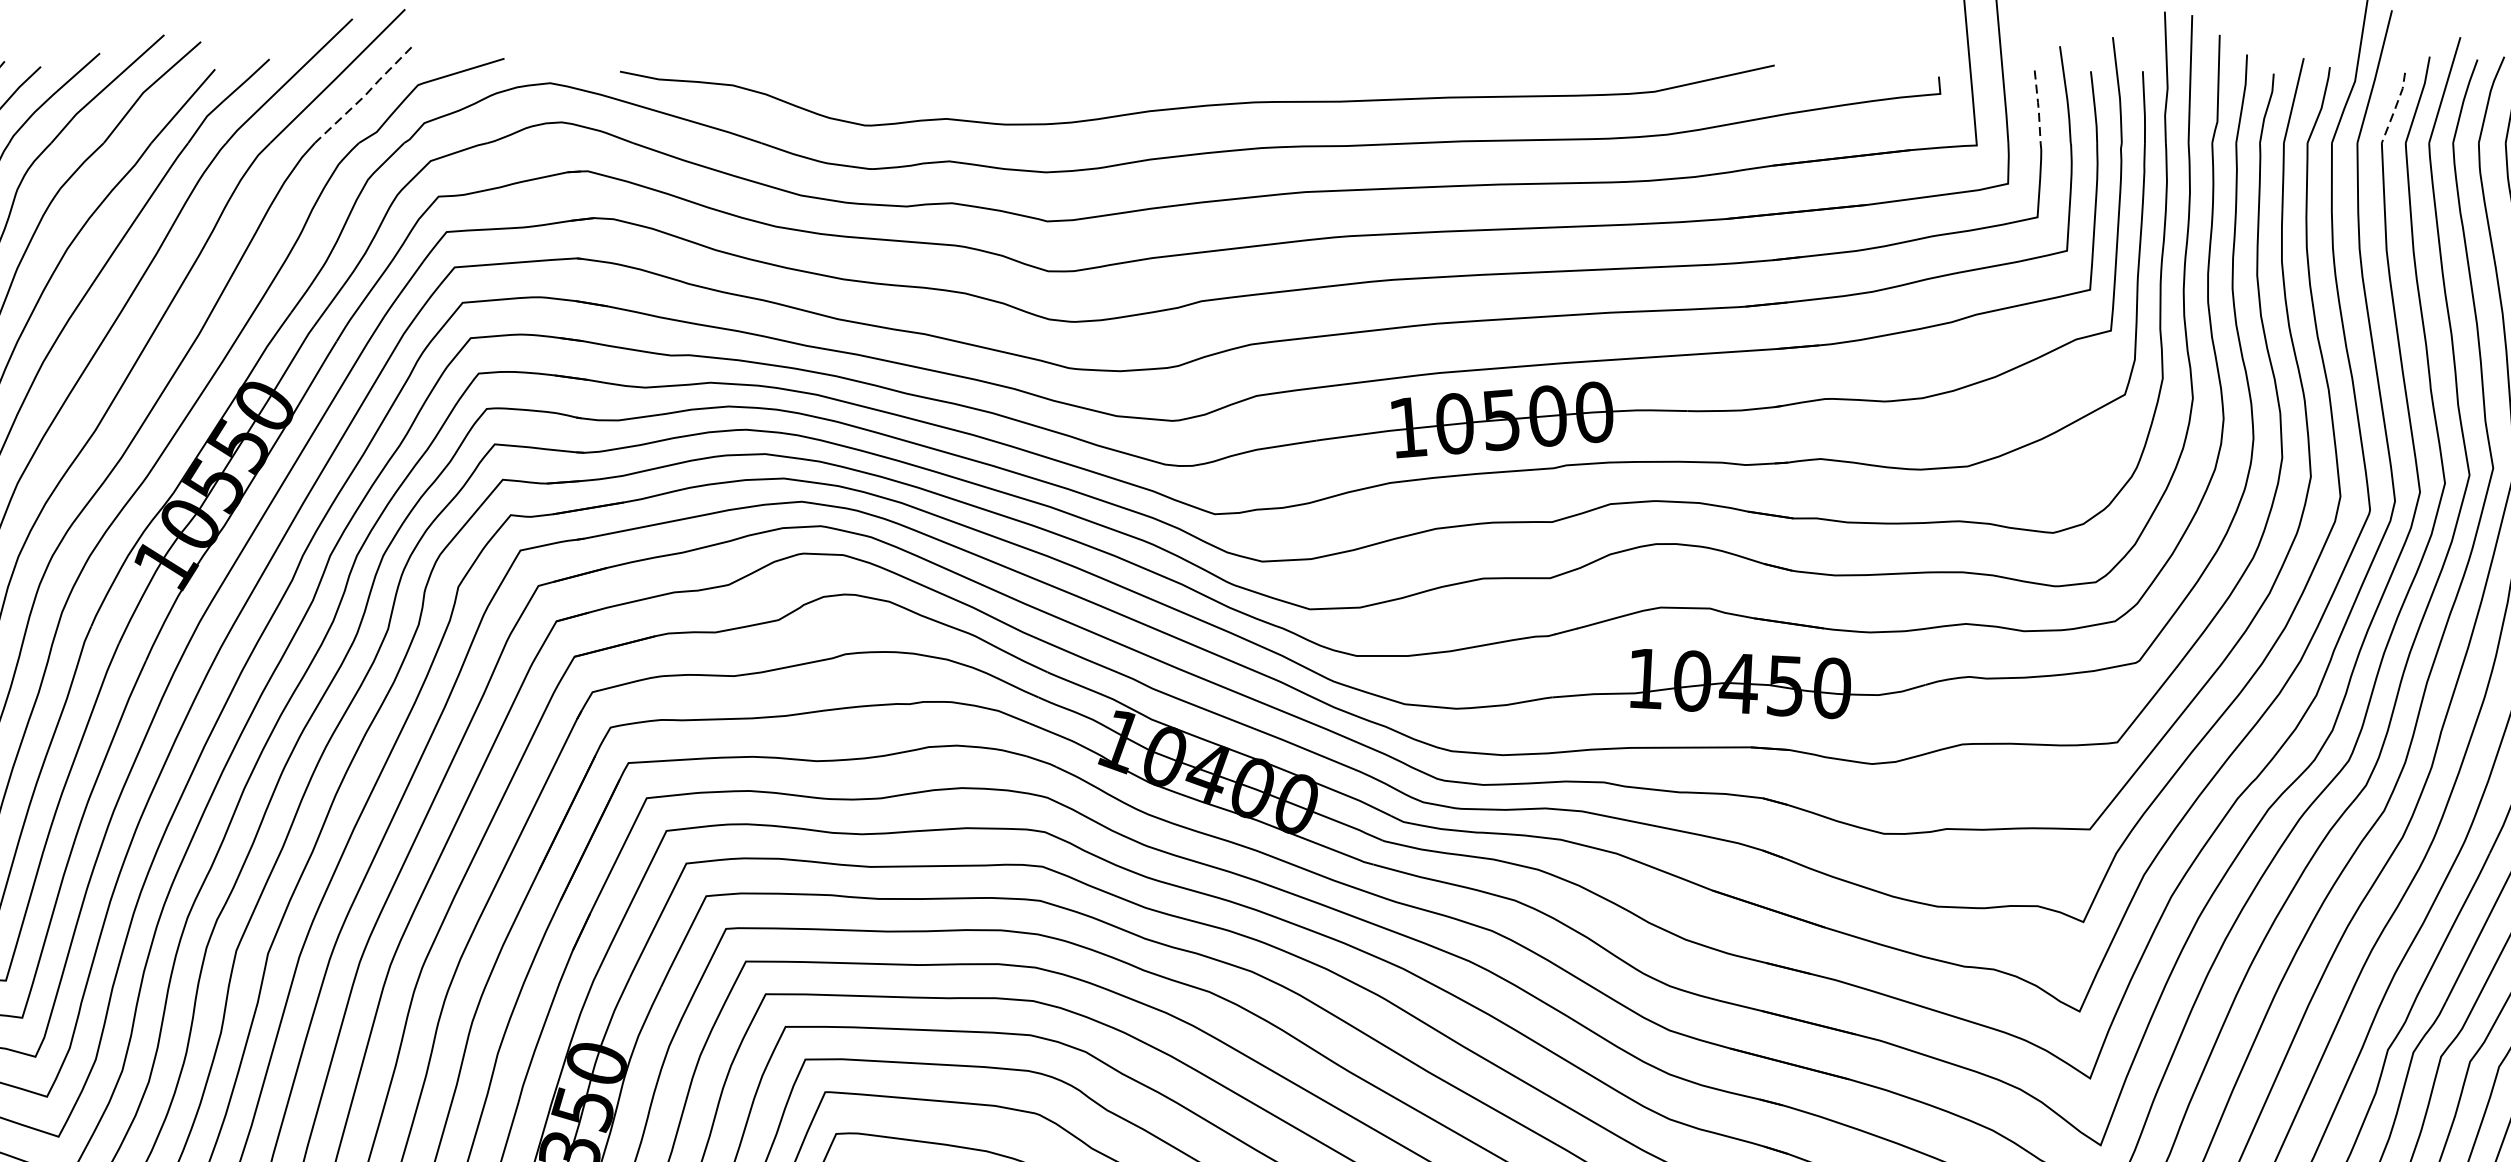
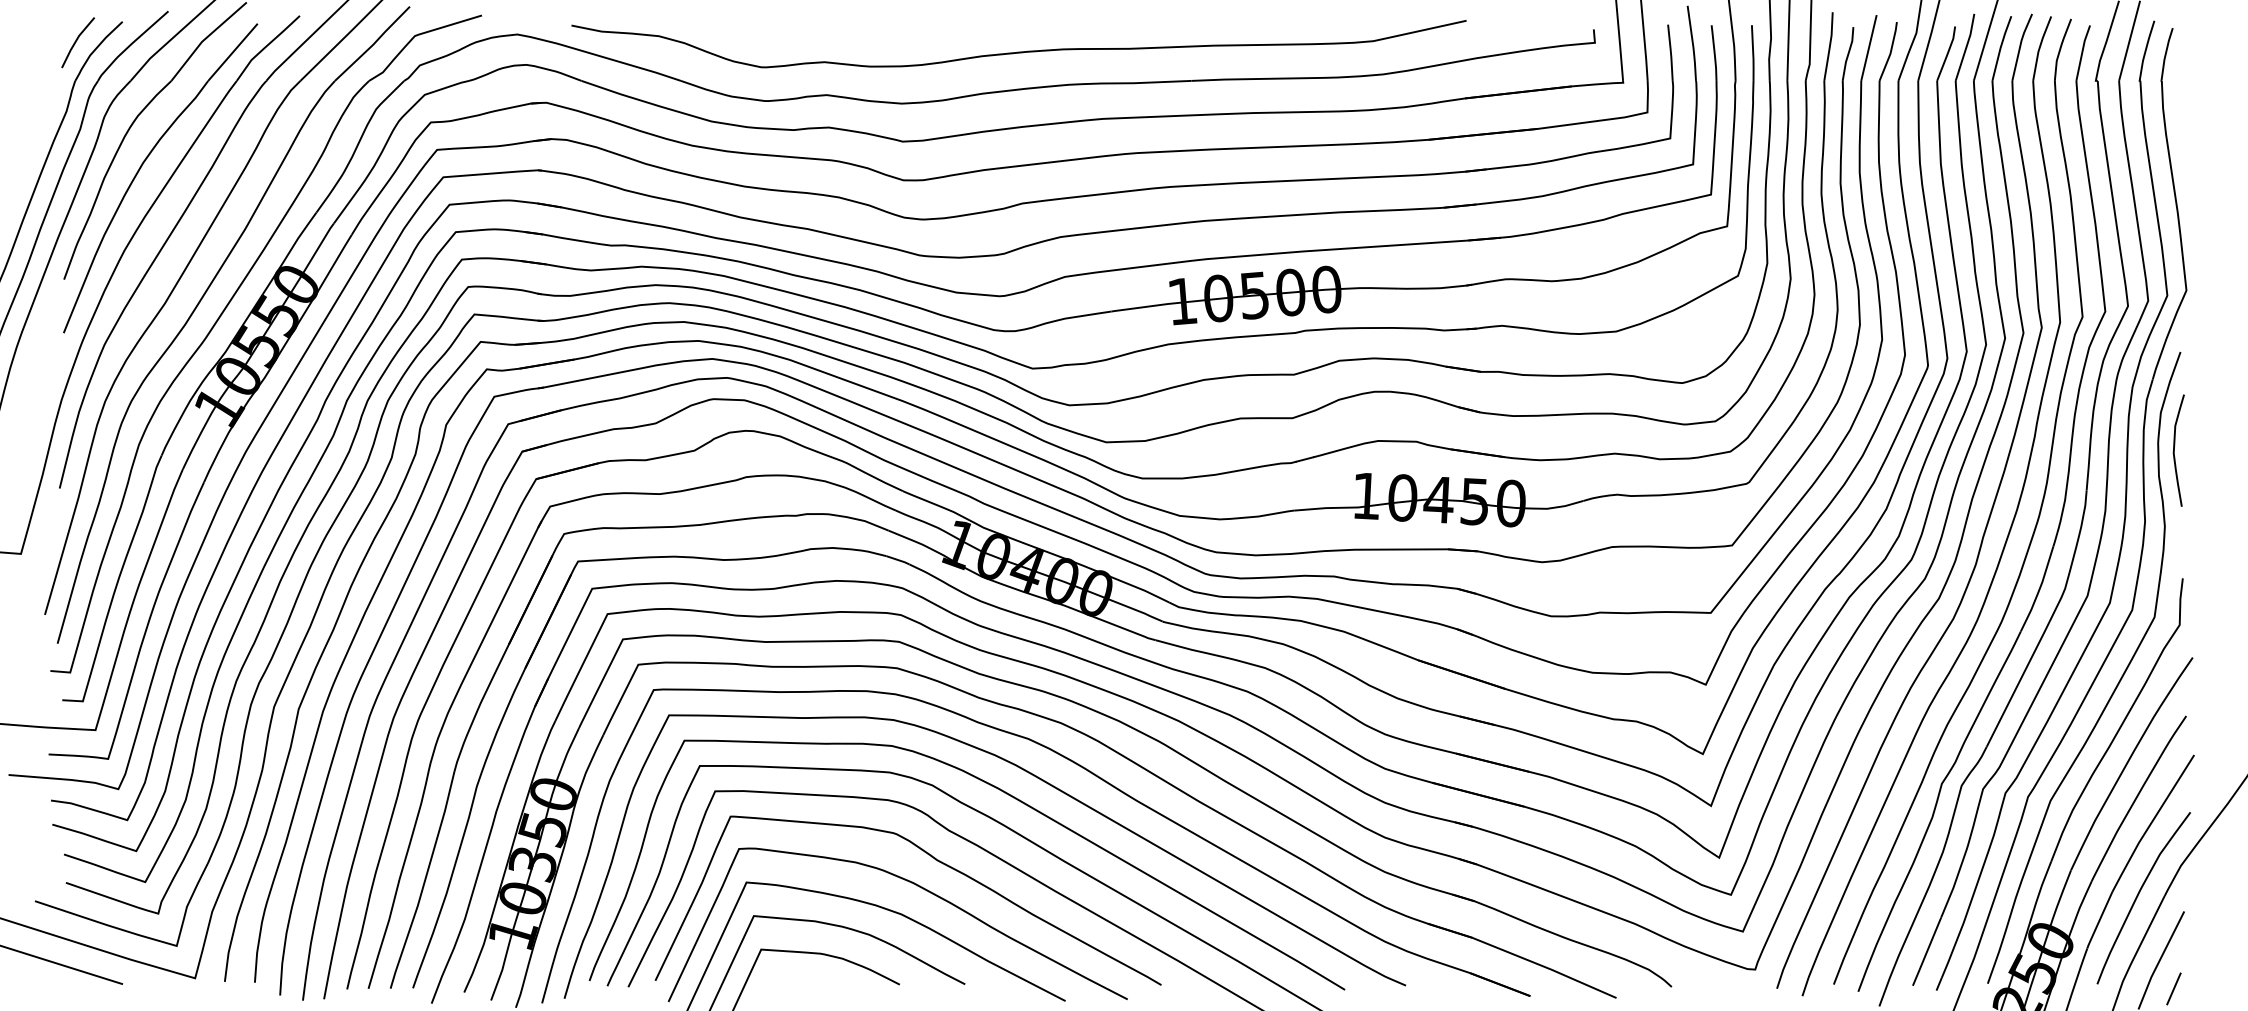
line: (364, 96) -> (373, 44), dashed -> solid
line: (2037, 107) -> (1670, 53), dashed -> solid
line: (2395, 108) -> (1947, 54), dashed -> solid

